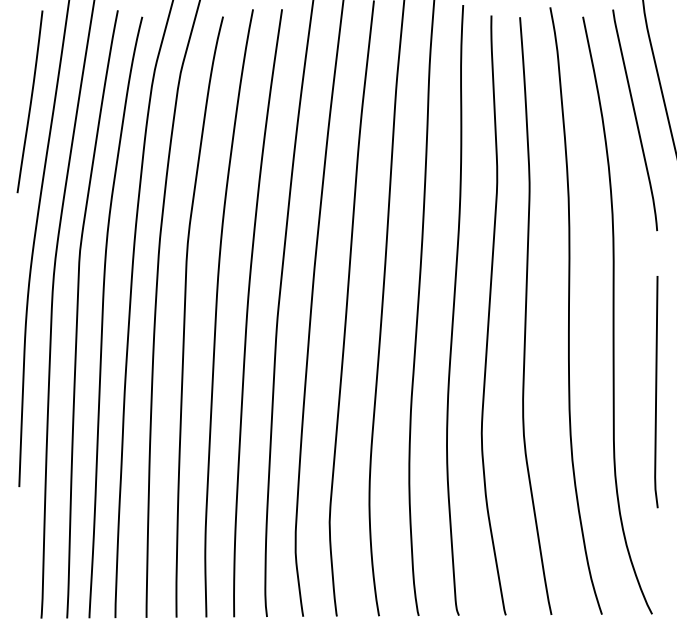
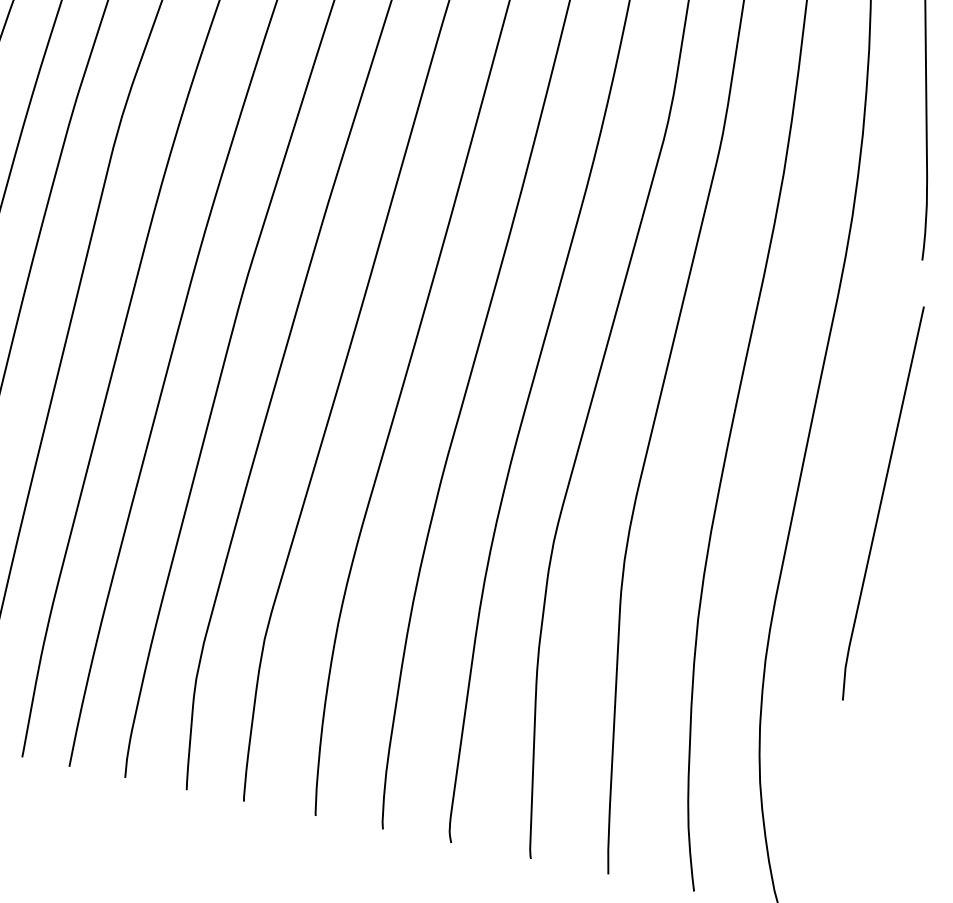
line: (656, 392) -> (881, 503), moved

